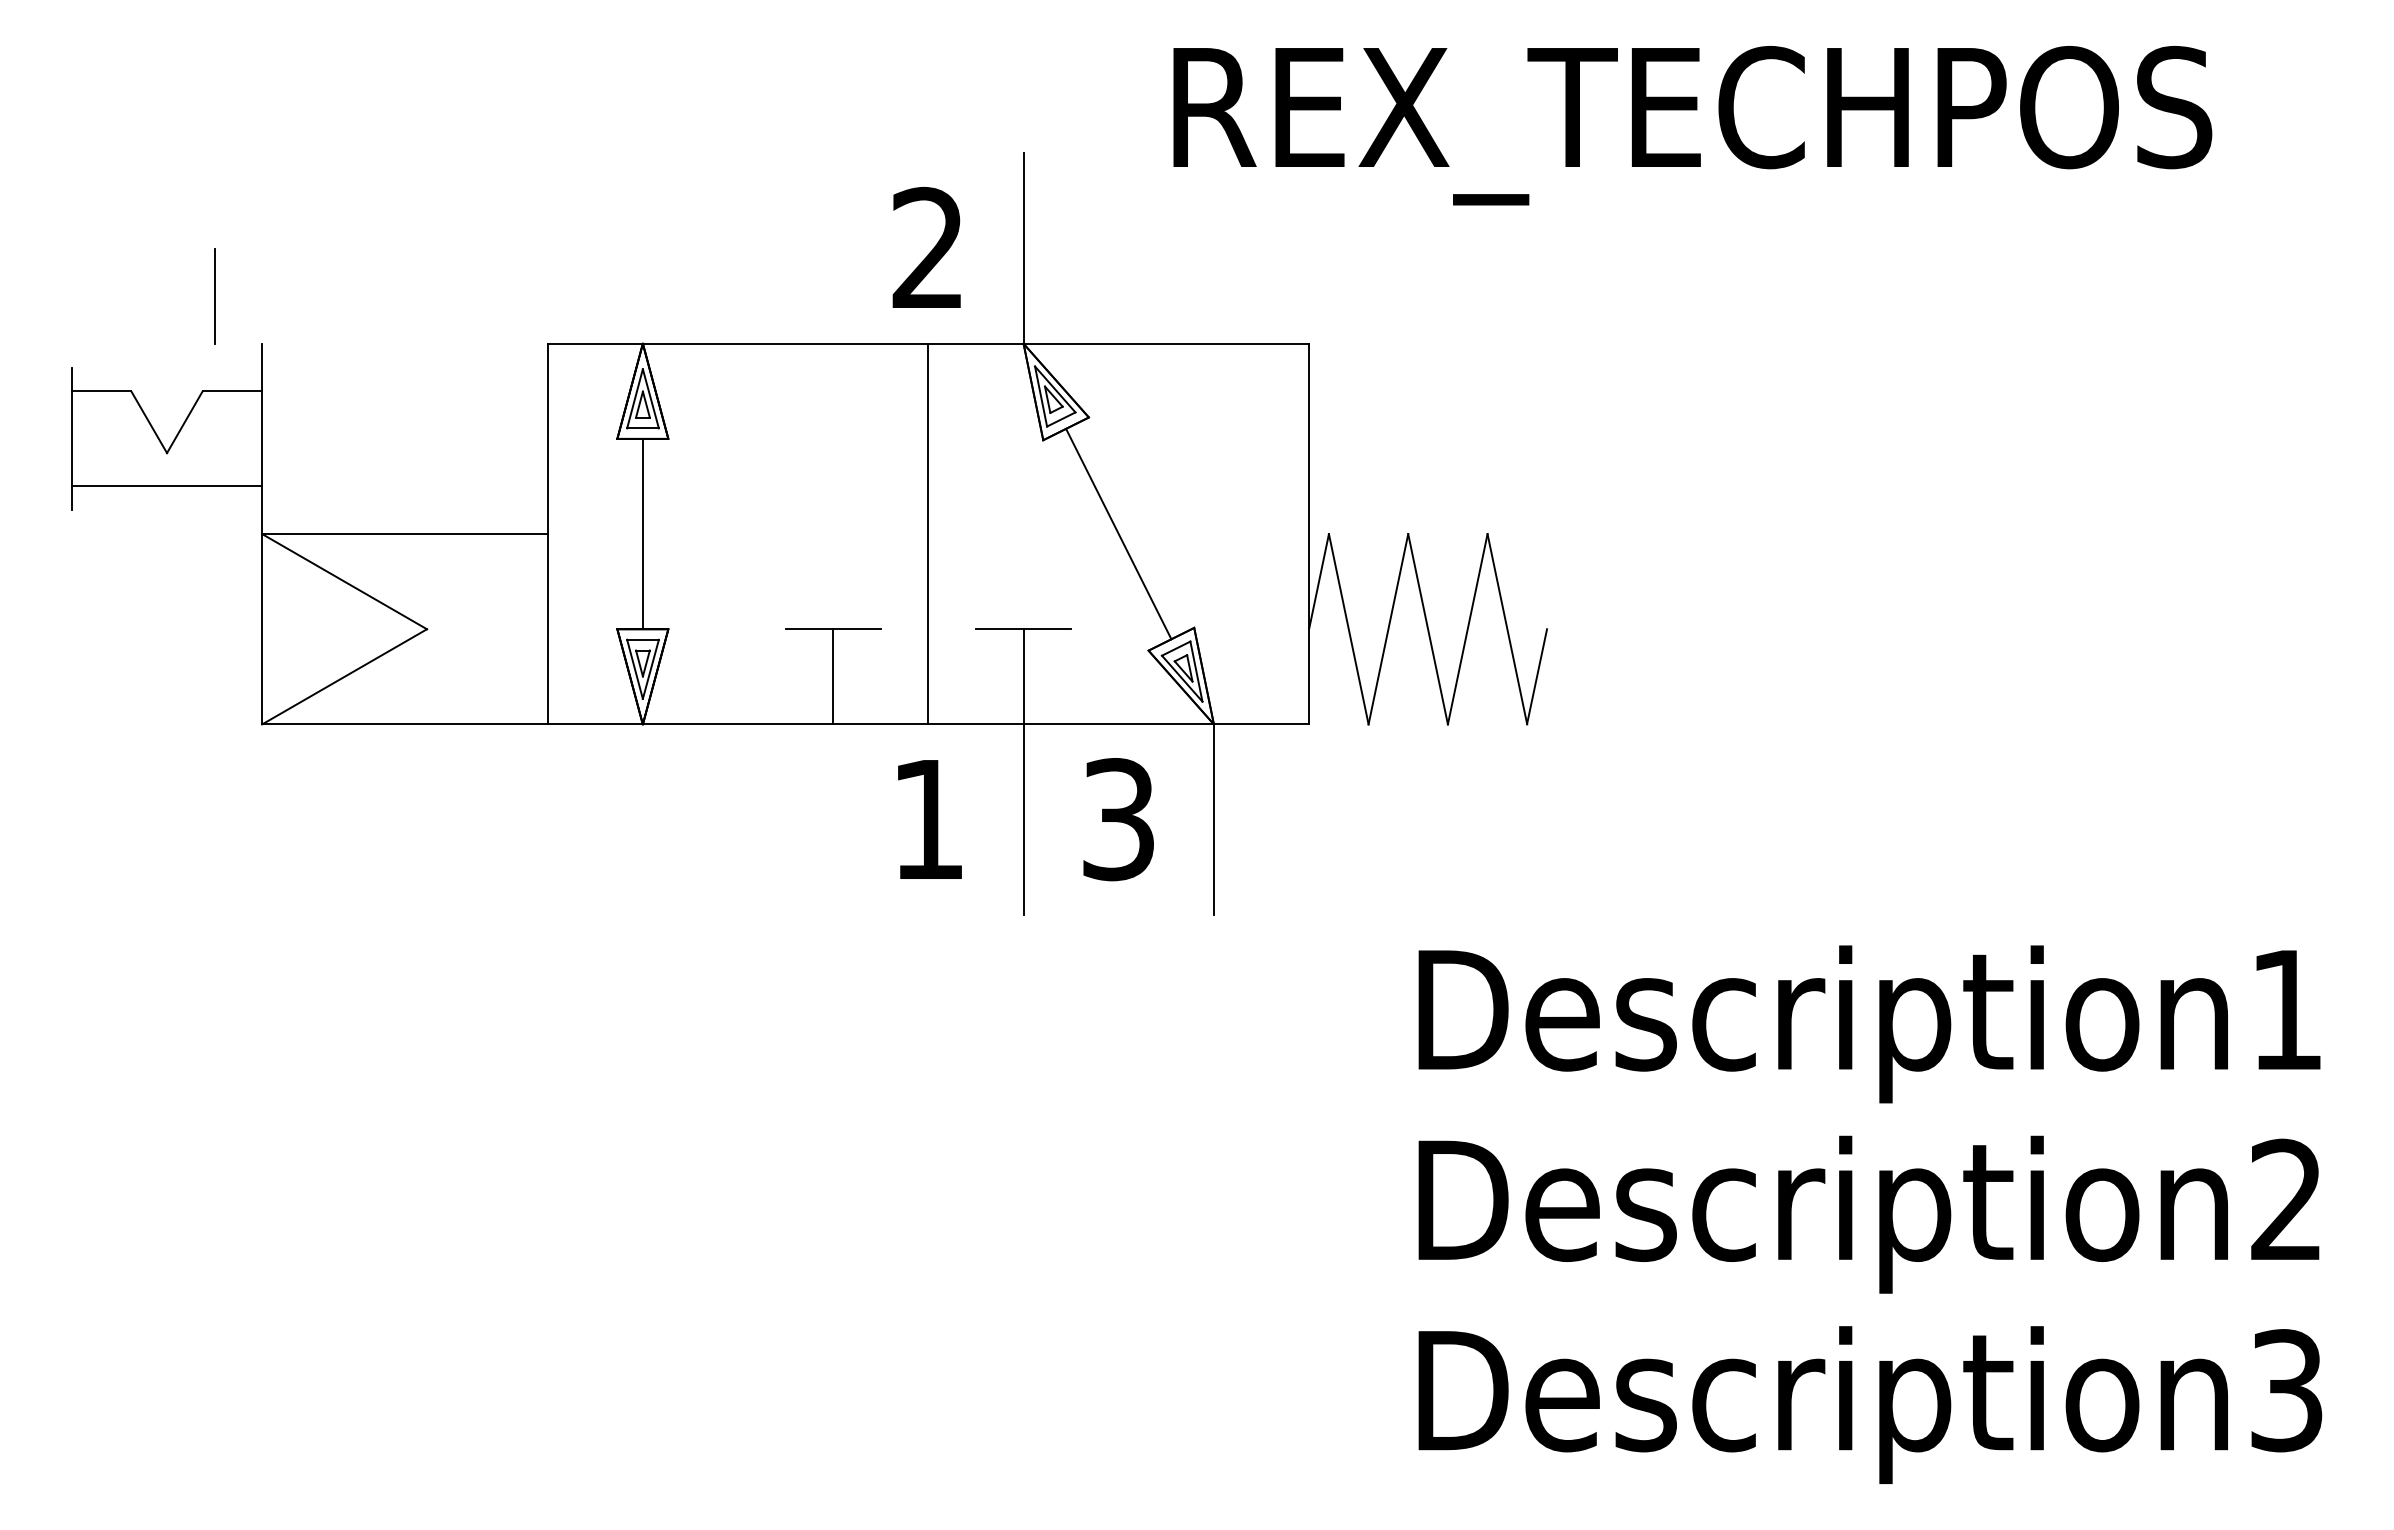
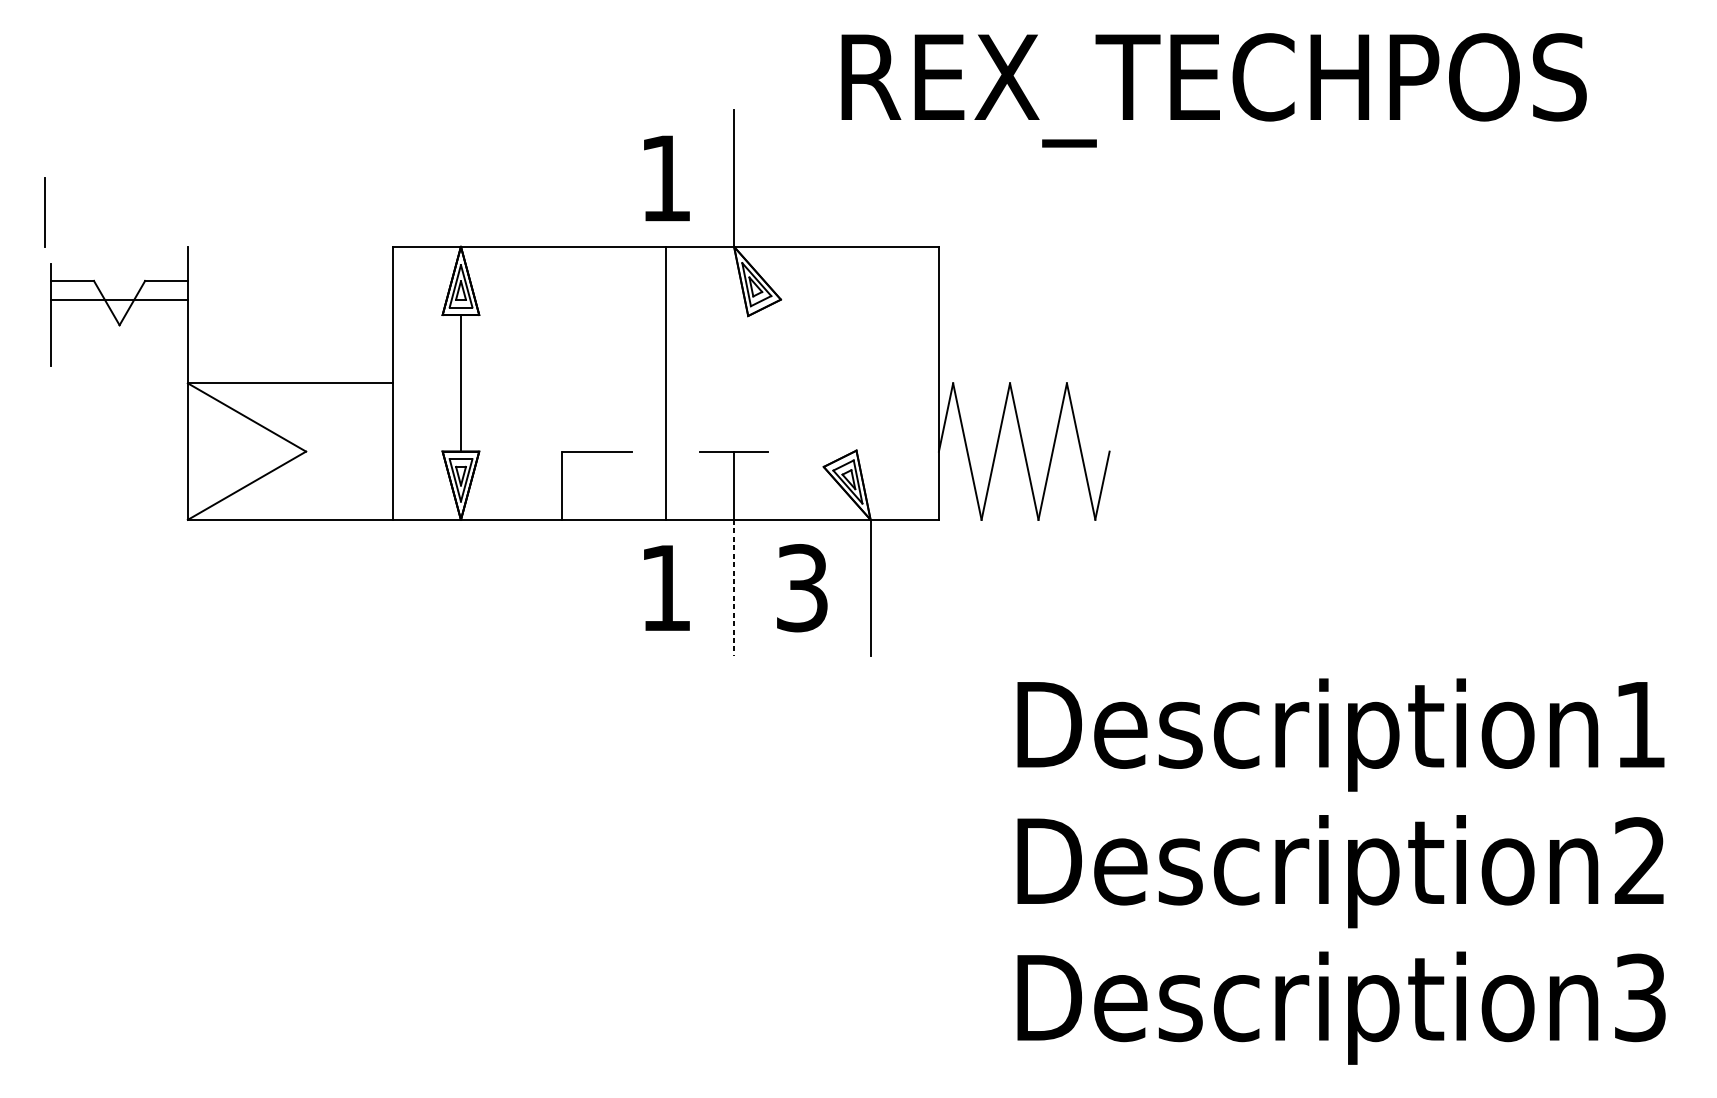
text: (926, 246) -> (664, 177), 2 -> 1
line: (214, 296) -> (44, 212), moved
line: (166, 486) -> (119, 299), moved
line: (1118, 533) -> (802, 382), removed
line: (833, 676) -> (561, 485), moved
line: (1023, 820) -> (734, 588), solid -> dashed

